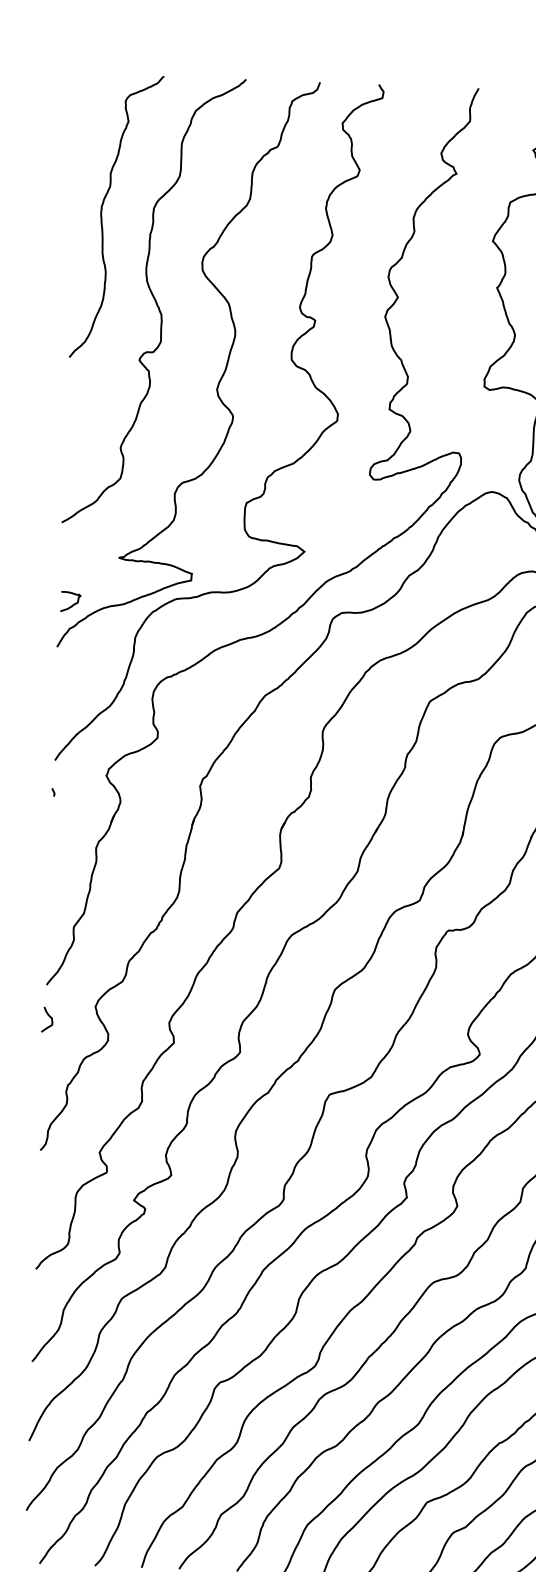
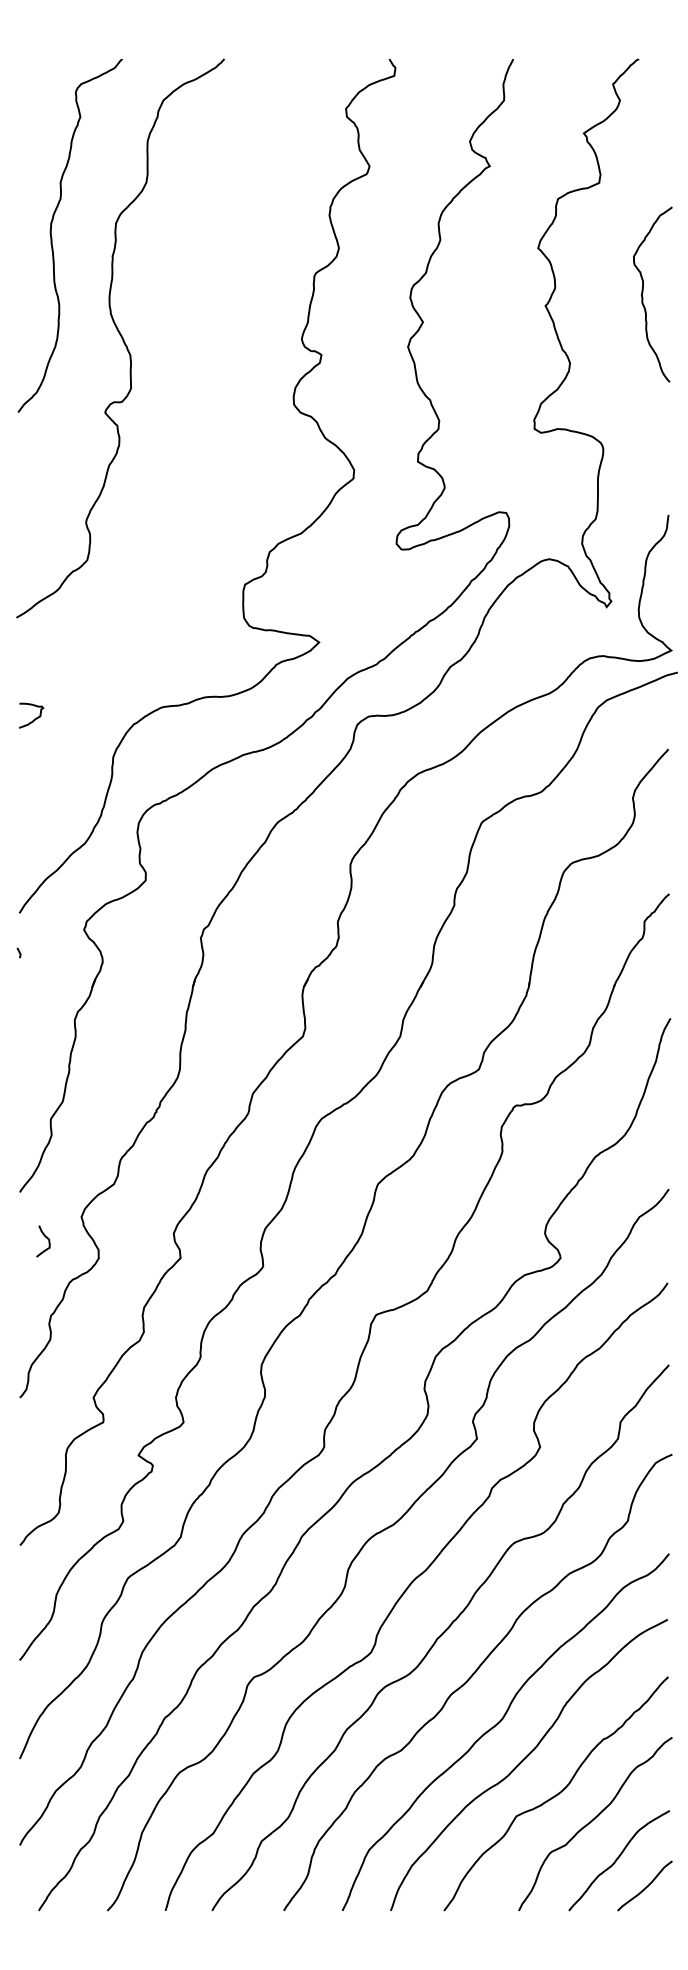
curve: (218, 381) -> (204, 435), removed
curve: (49, 1017) -> (46, 1238), moved

